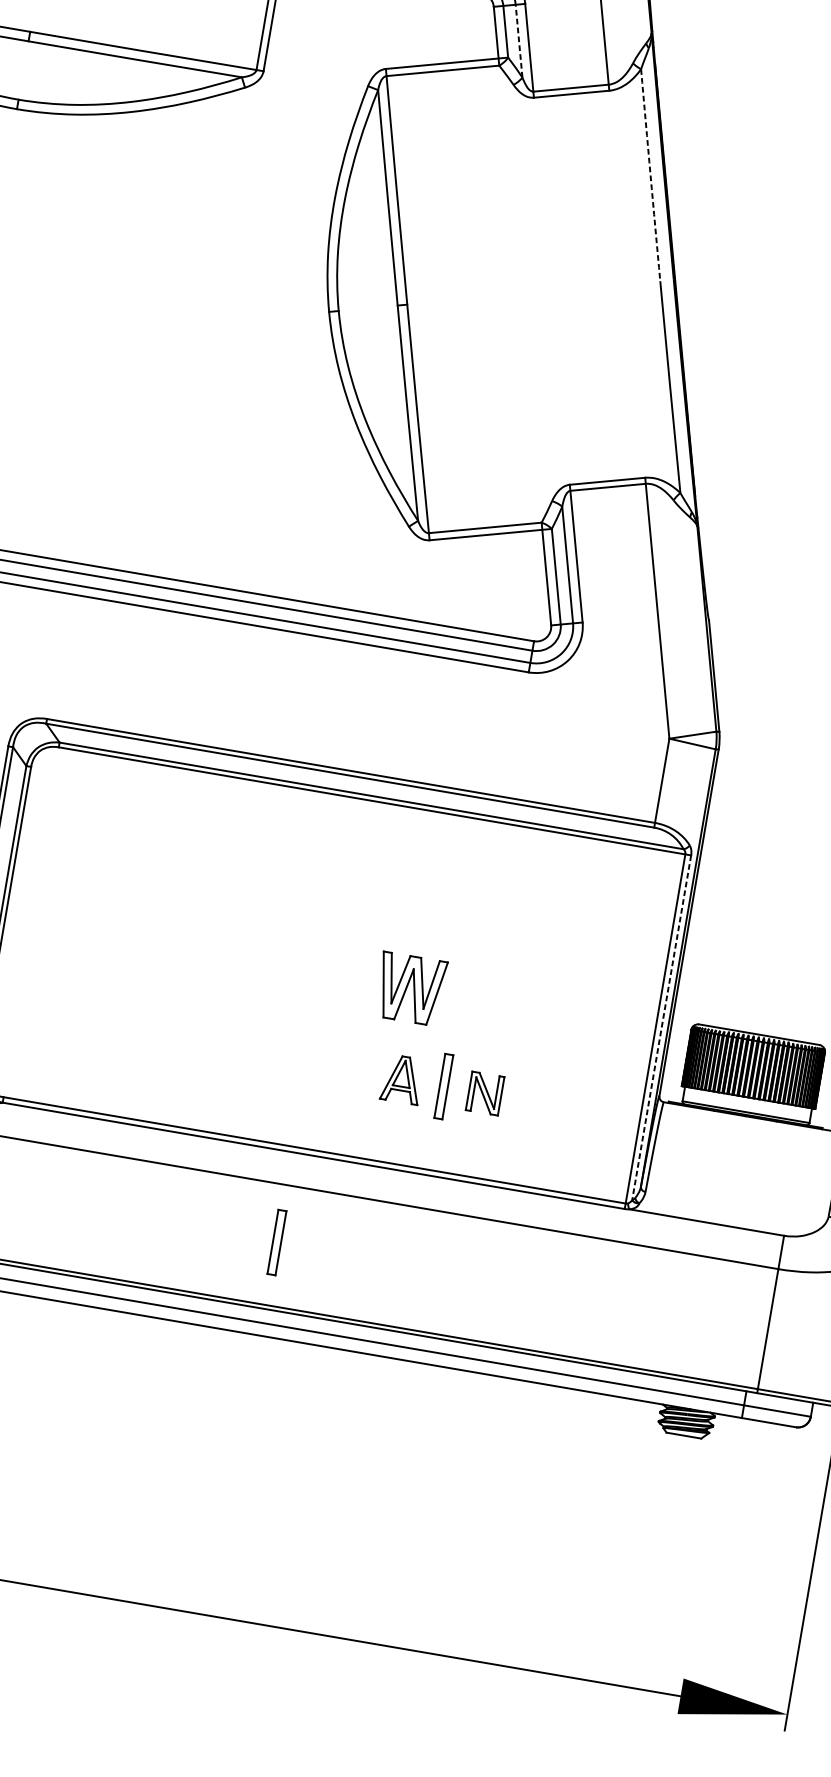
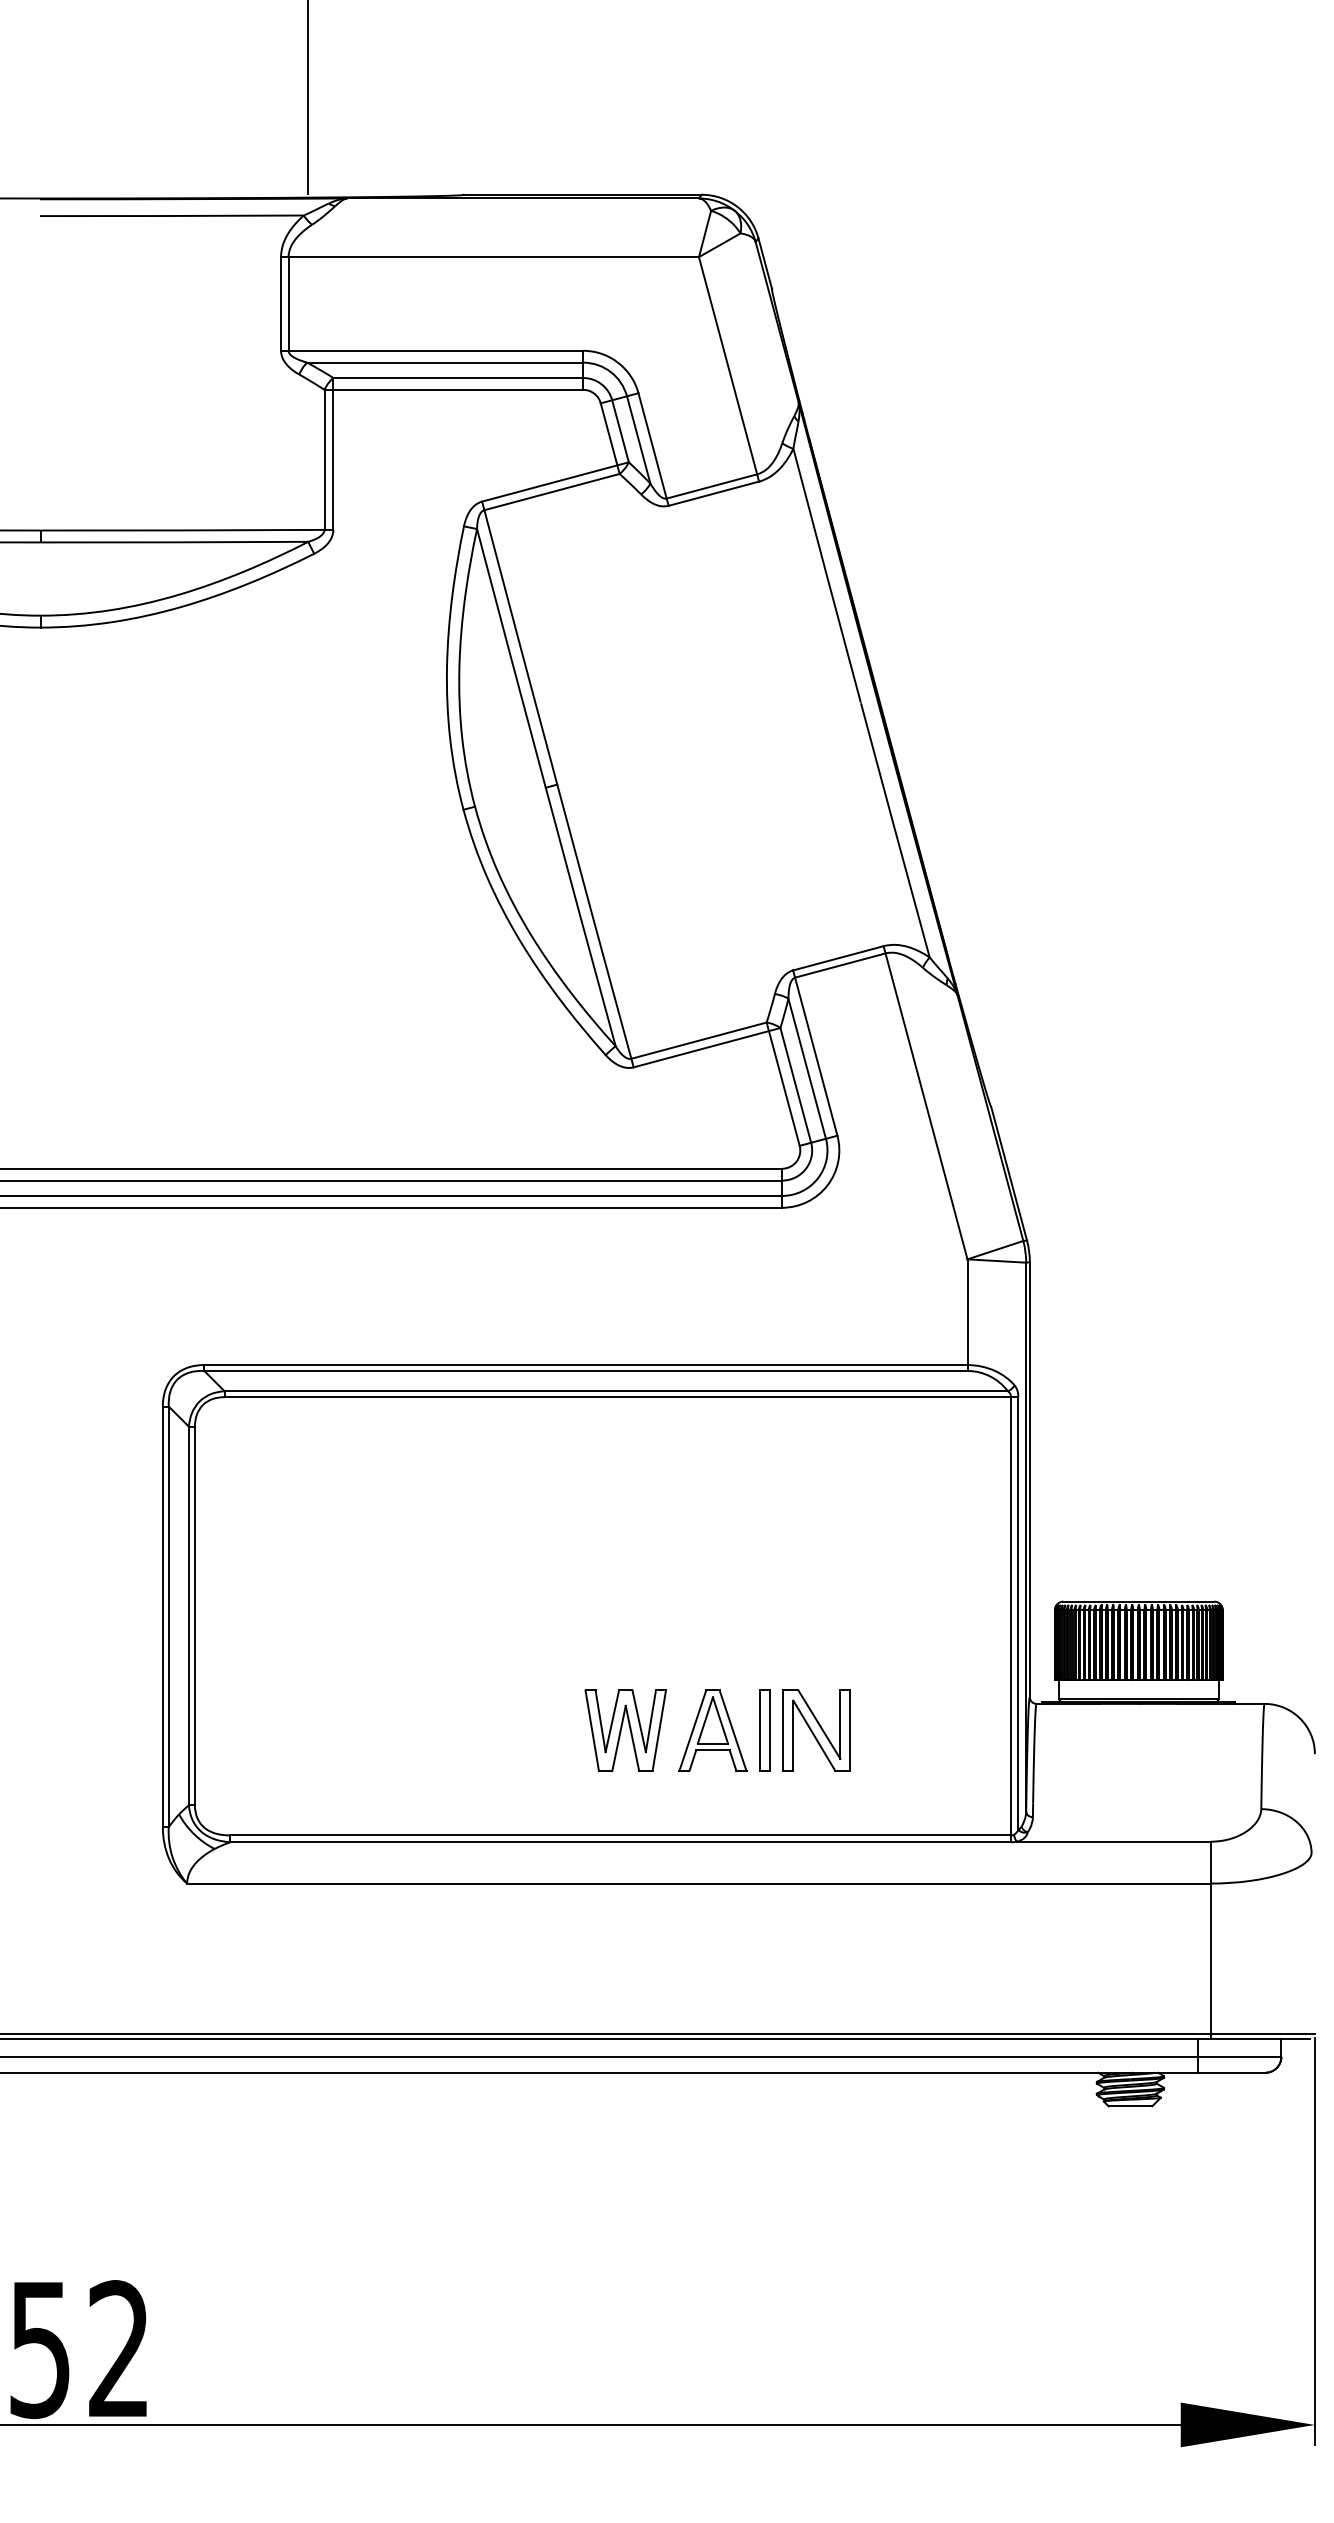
line: (518, 40) -> (638, 439), dashed -> solid
arc: (650, 174) -> (826, 575), dashed -> solid
part: (410, 988) -> (625, 1730), moved
line: (661, 1028) -> (1018, 1614), dashed -> solid
part: (402, 1079) -> (712, 1730), size x1.43
part: (484, 1093) -> (816, 1730), size x1.67
part: (276, 1242) -> (593, 1955), removed

